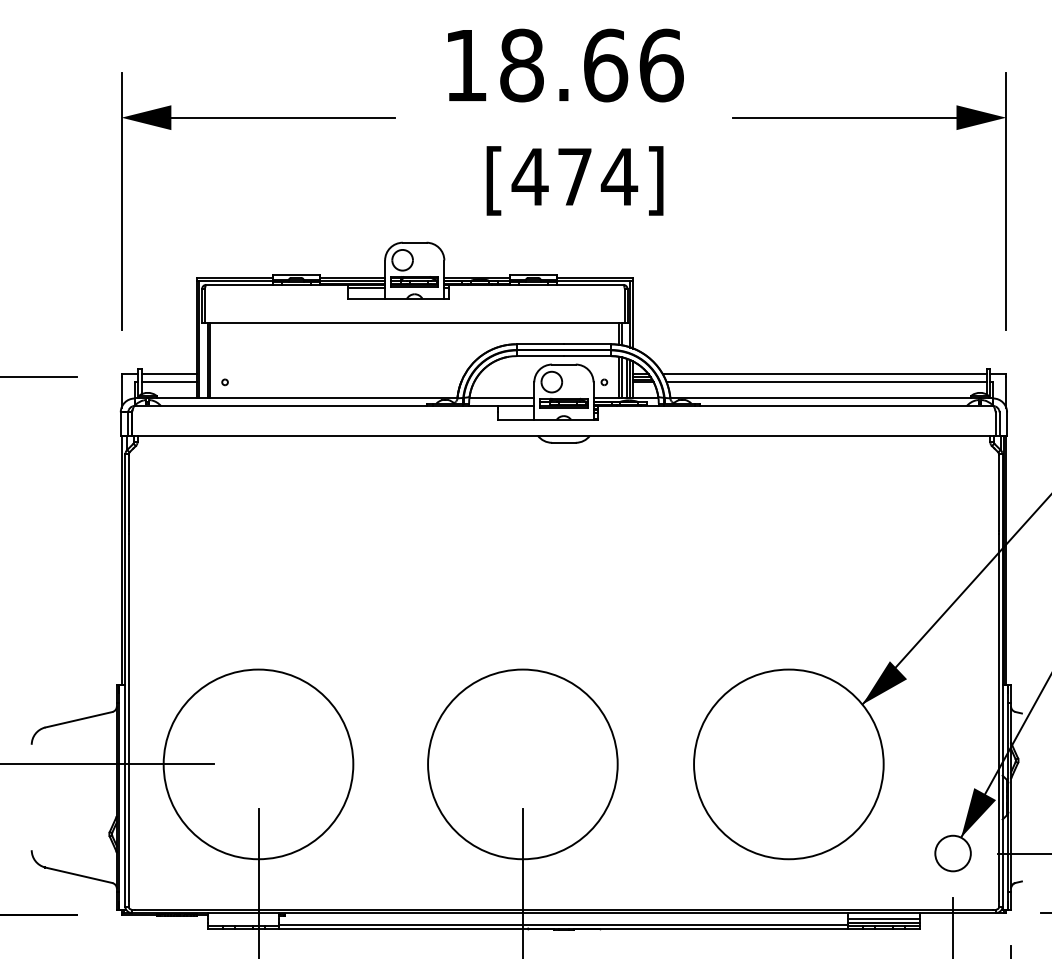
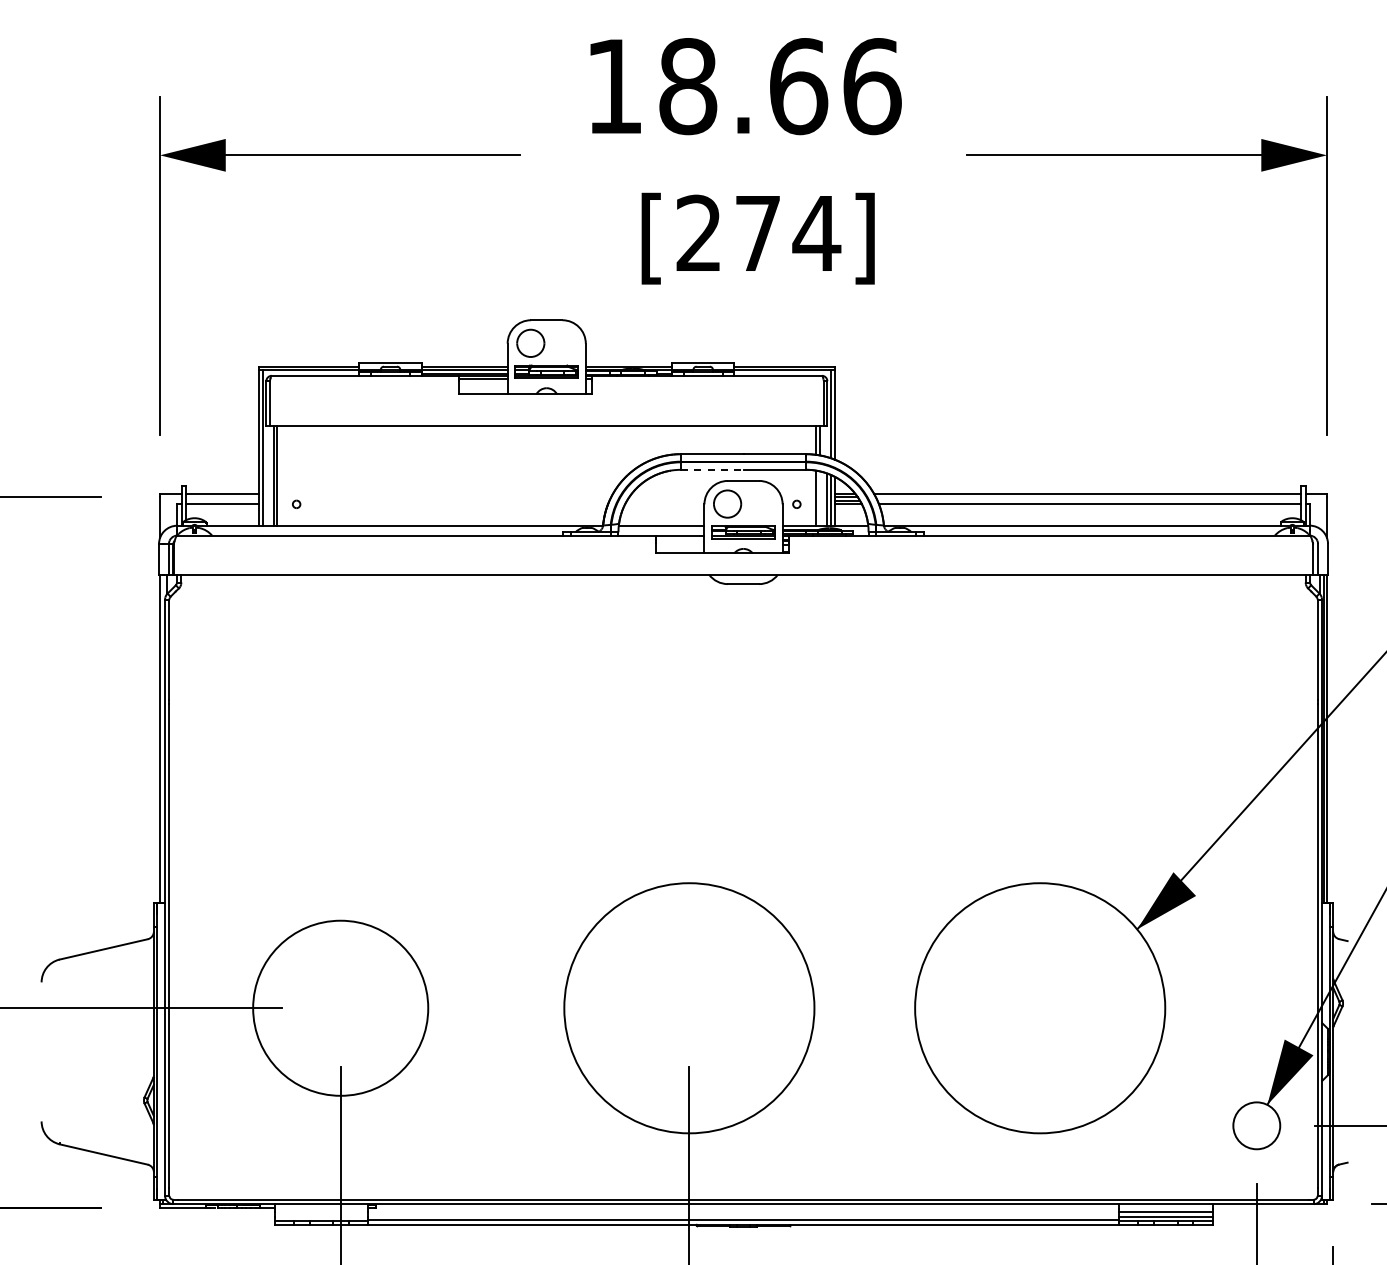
text: (529, 176) -> (698, 232), [474] -> [274]
line: (540, 355) -> (712, 469), solid -> dashed
line: (621, 377) -> (819, 498), removed
circle: (258, 764) -> (340, 1008), size x0.7

